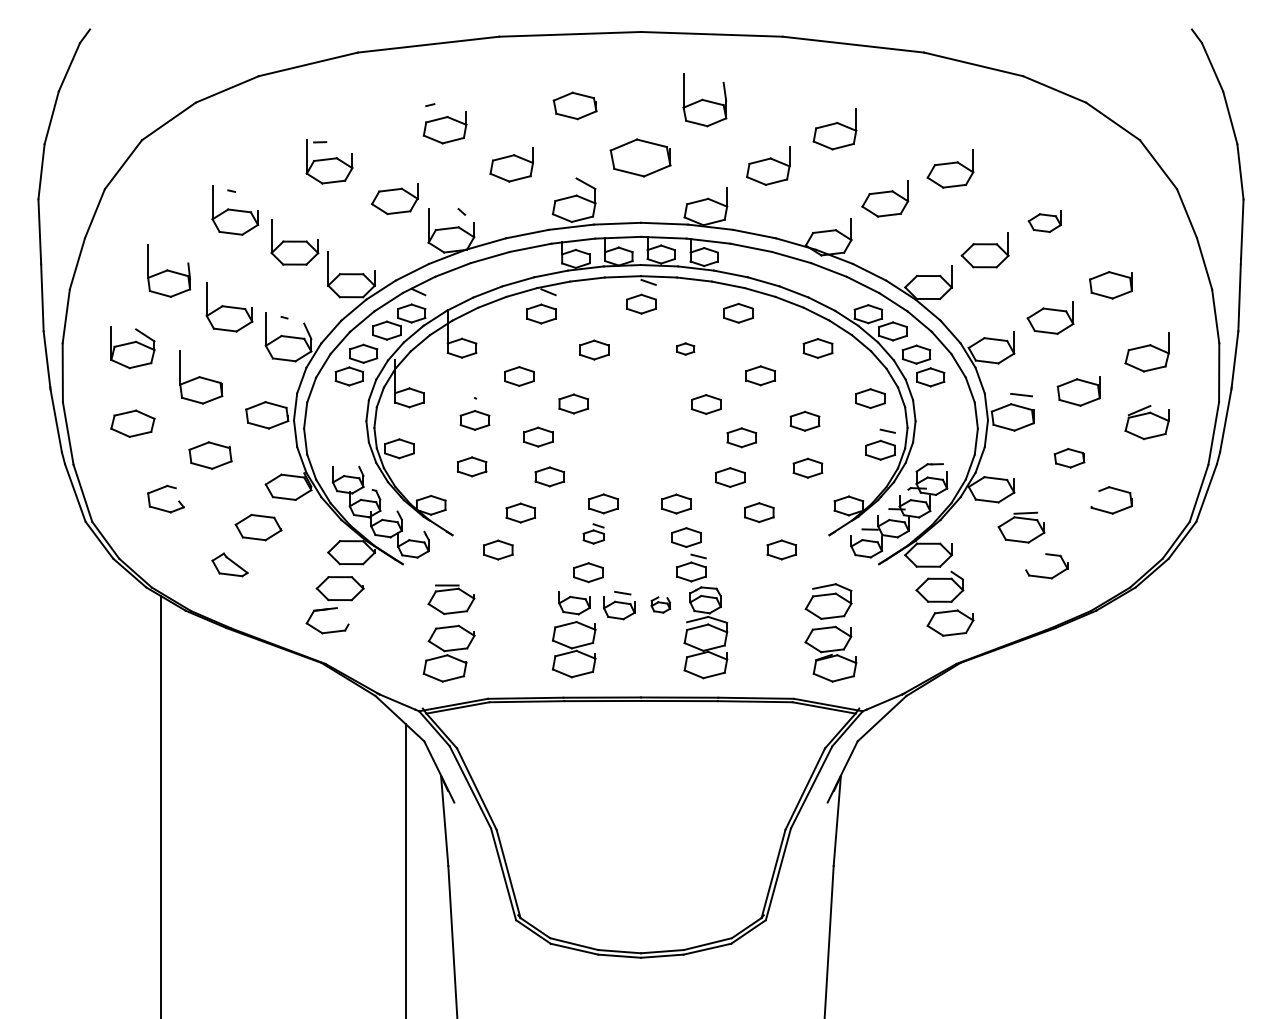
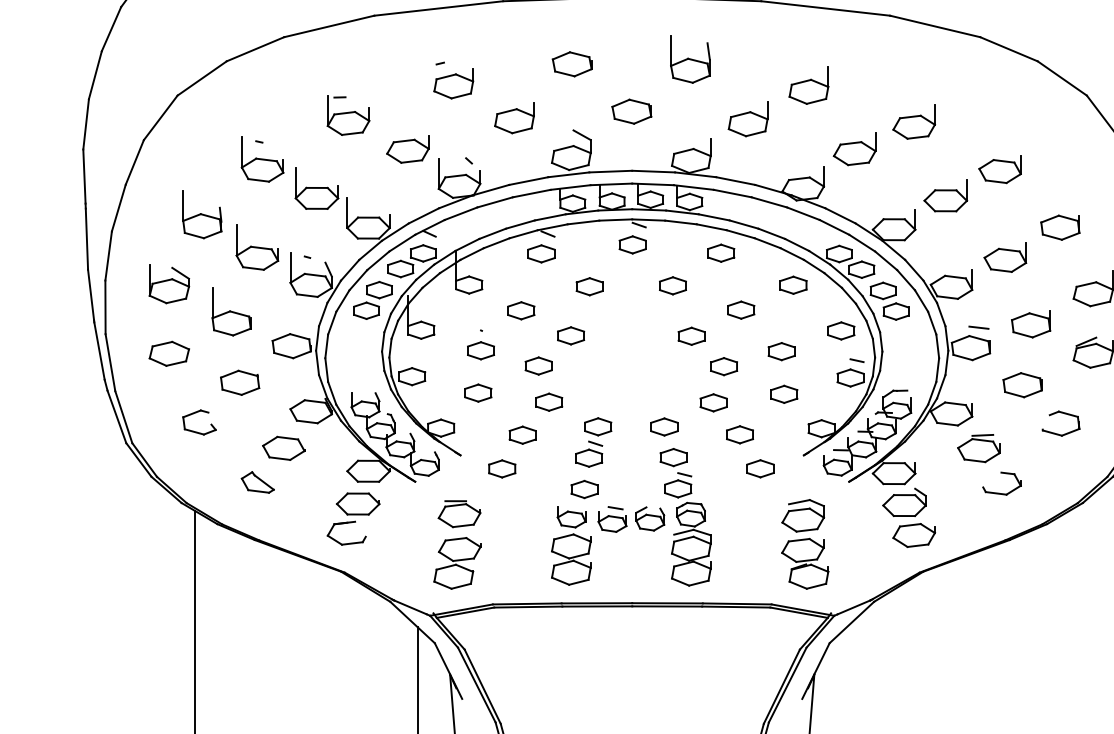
part: (640, 157) -> (631, 111), size x0.71
part: (1044, 221) -> (999, 169), size x1.43
part: (685, 348) -> (672, 285), size x1.67
part: (1069, 458) -> (1022, 385), size x1.43
part: (593, 533) -> (588, 453), size x1.43
part: (660, 604) -> (650, 518), size x1.67

